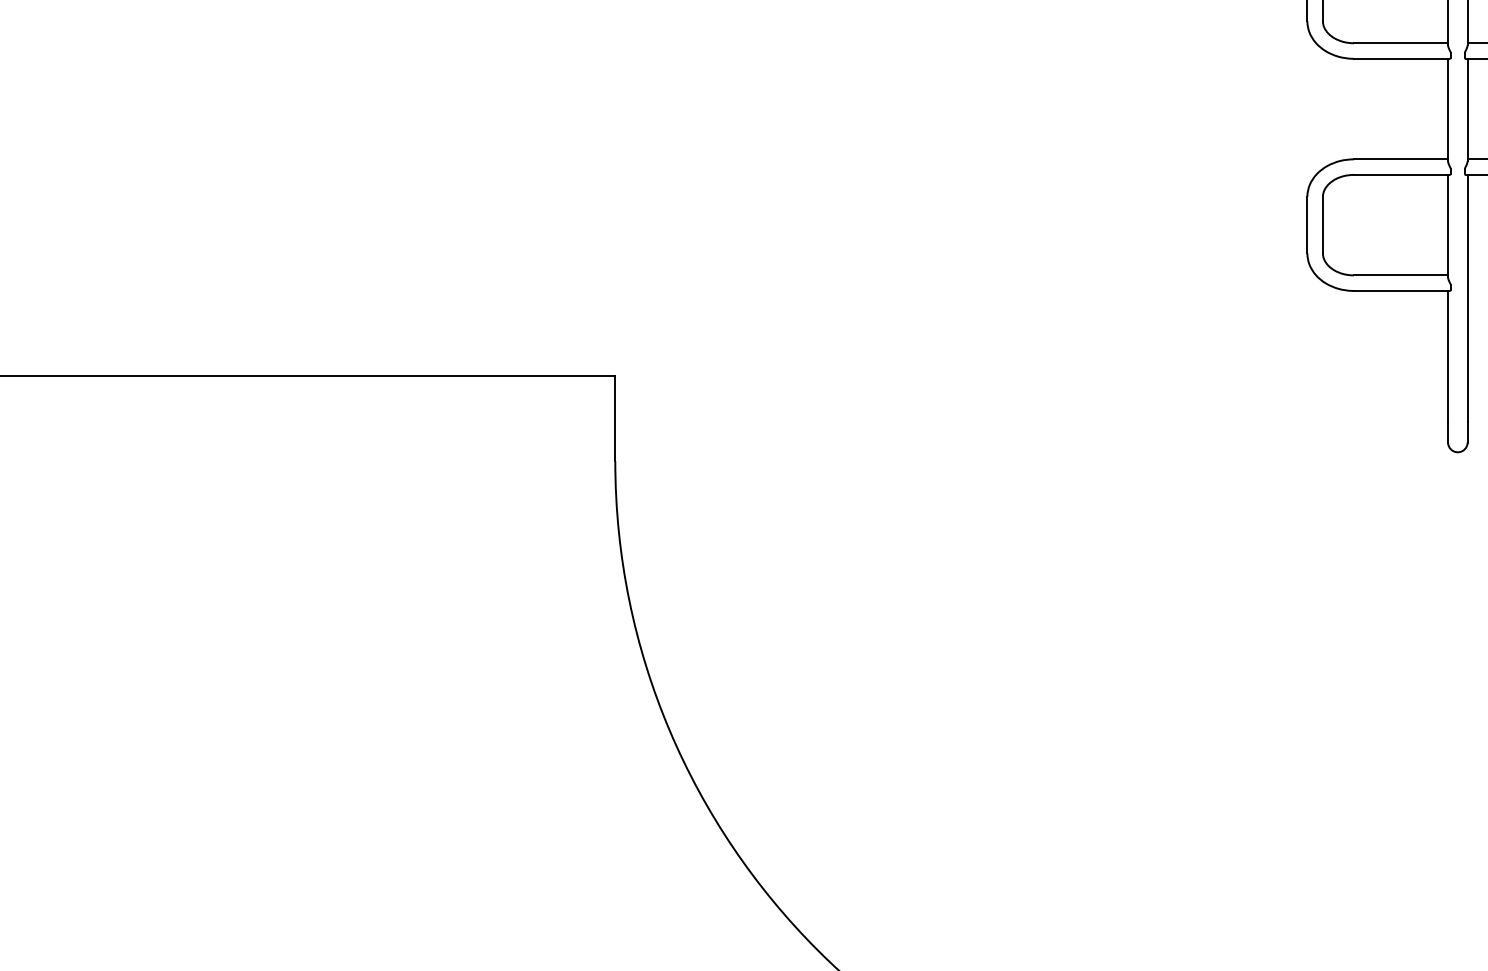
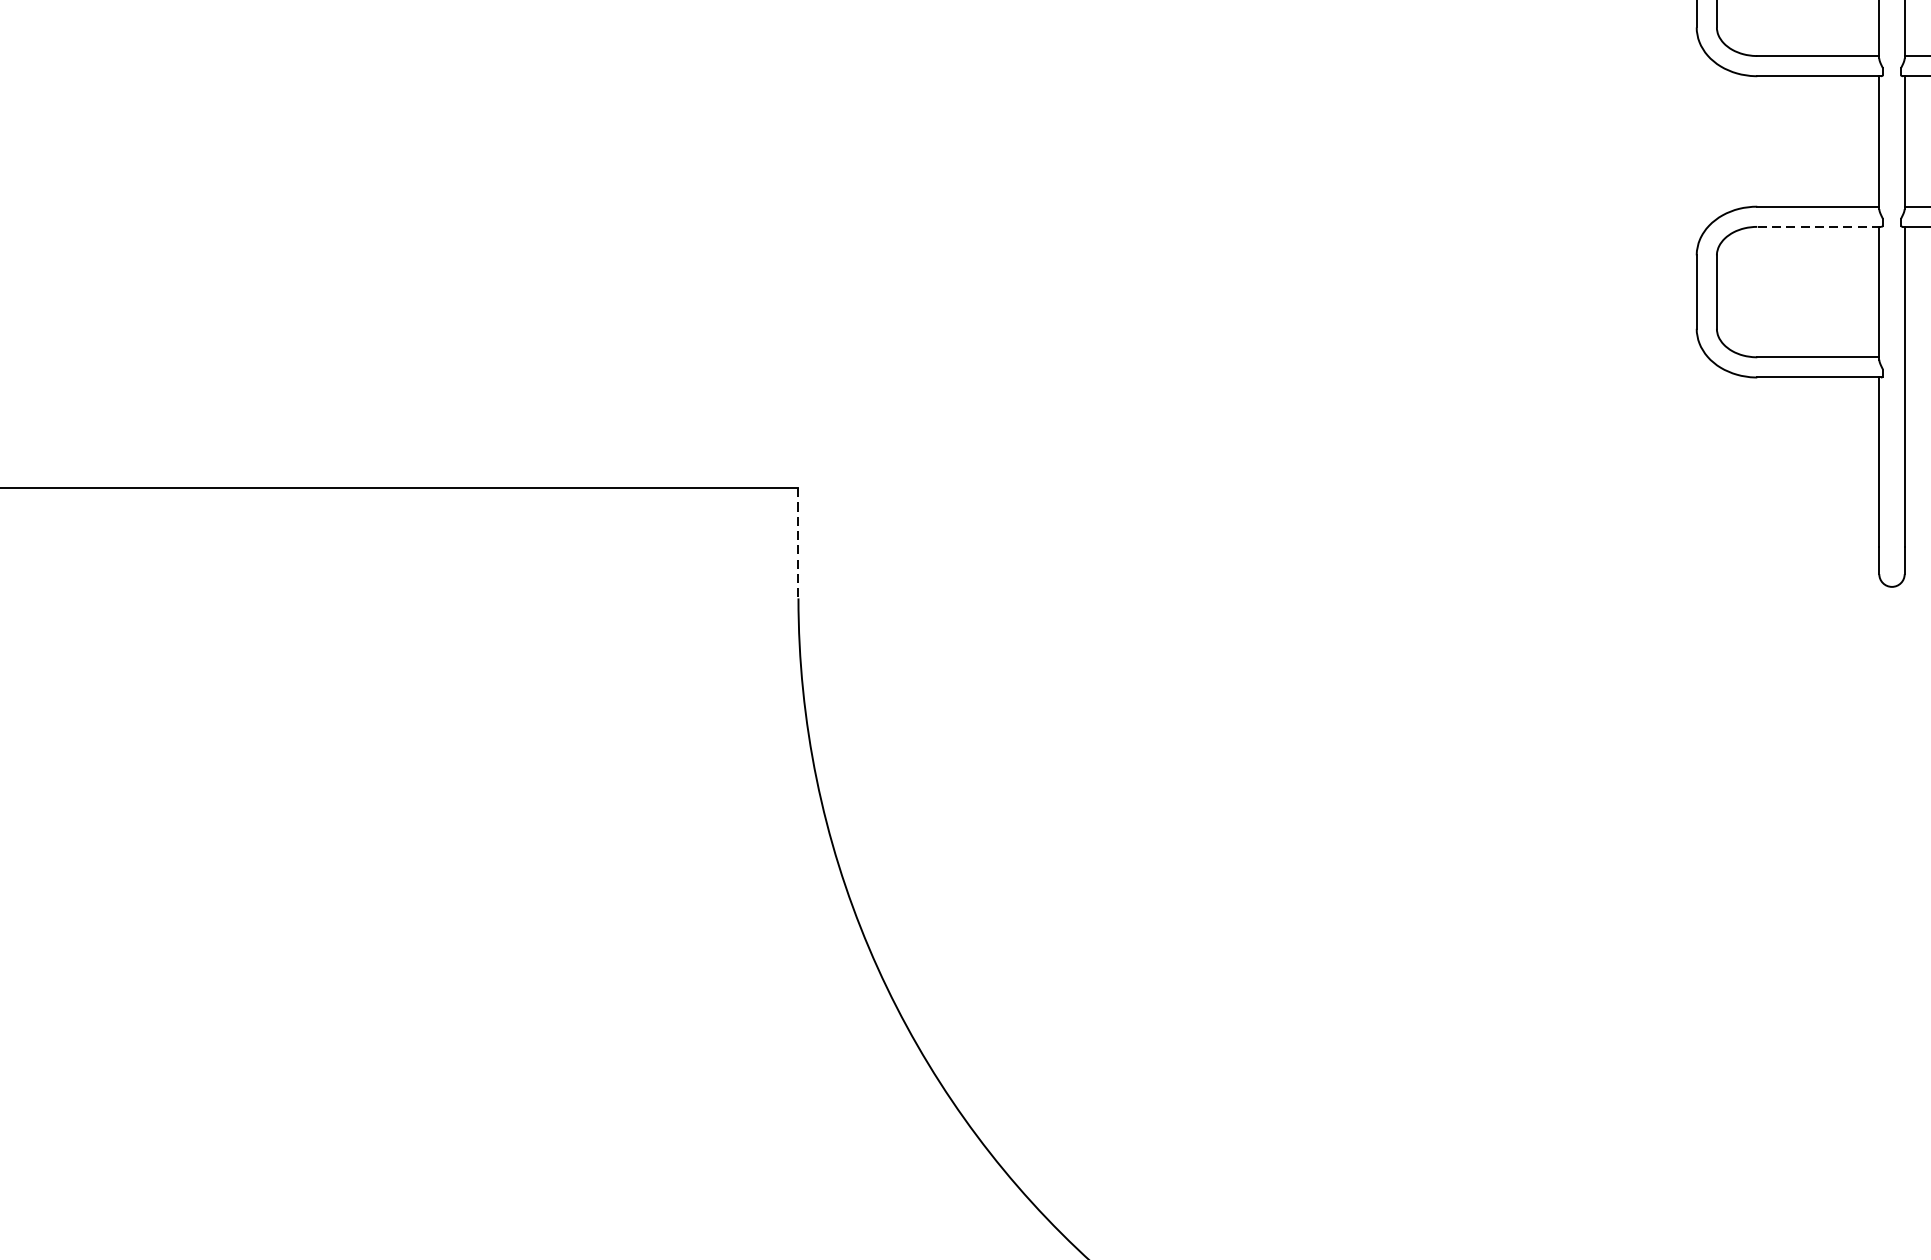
line: (1401, 174) -> (1818, 226), solid -> dashed
line: (615, 419) -> (798, 544), solid -> dashed

